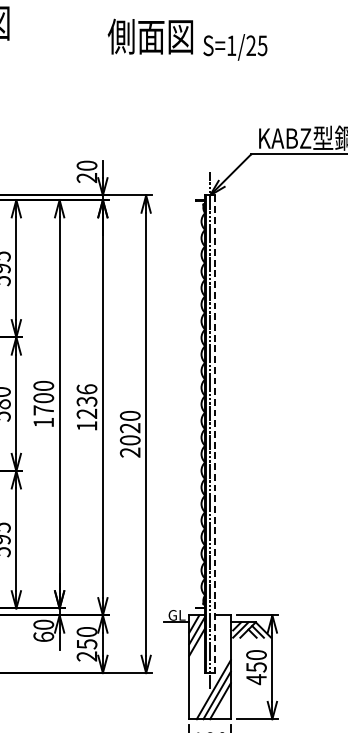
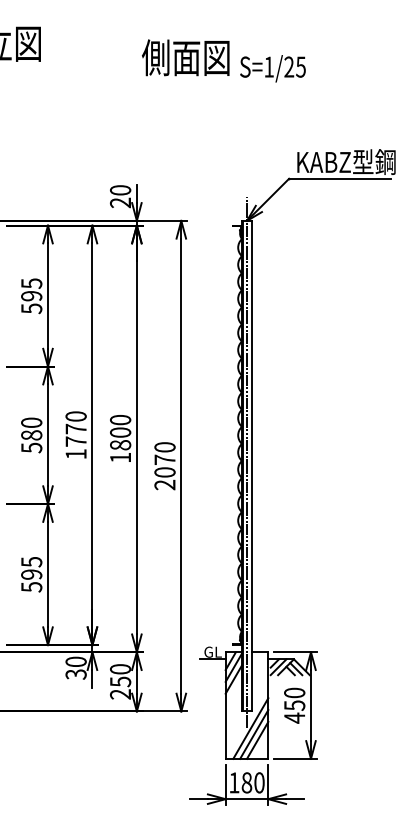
text: (43, 397) -> (75, 428), 1700 -> 1770
text: (86, 401) -> (120, 432), 1236 -> 1800
text: (129, 427) -> (164, 459), 2020 -> 2070
line: (215, 434) -> (252, 466), dashed -> solid
text: (43, 637) -> (75, 674), 60 -> 30

